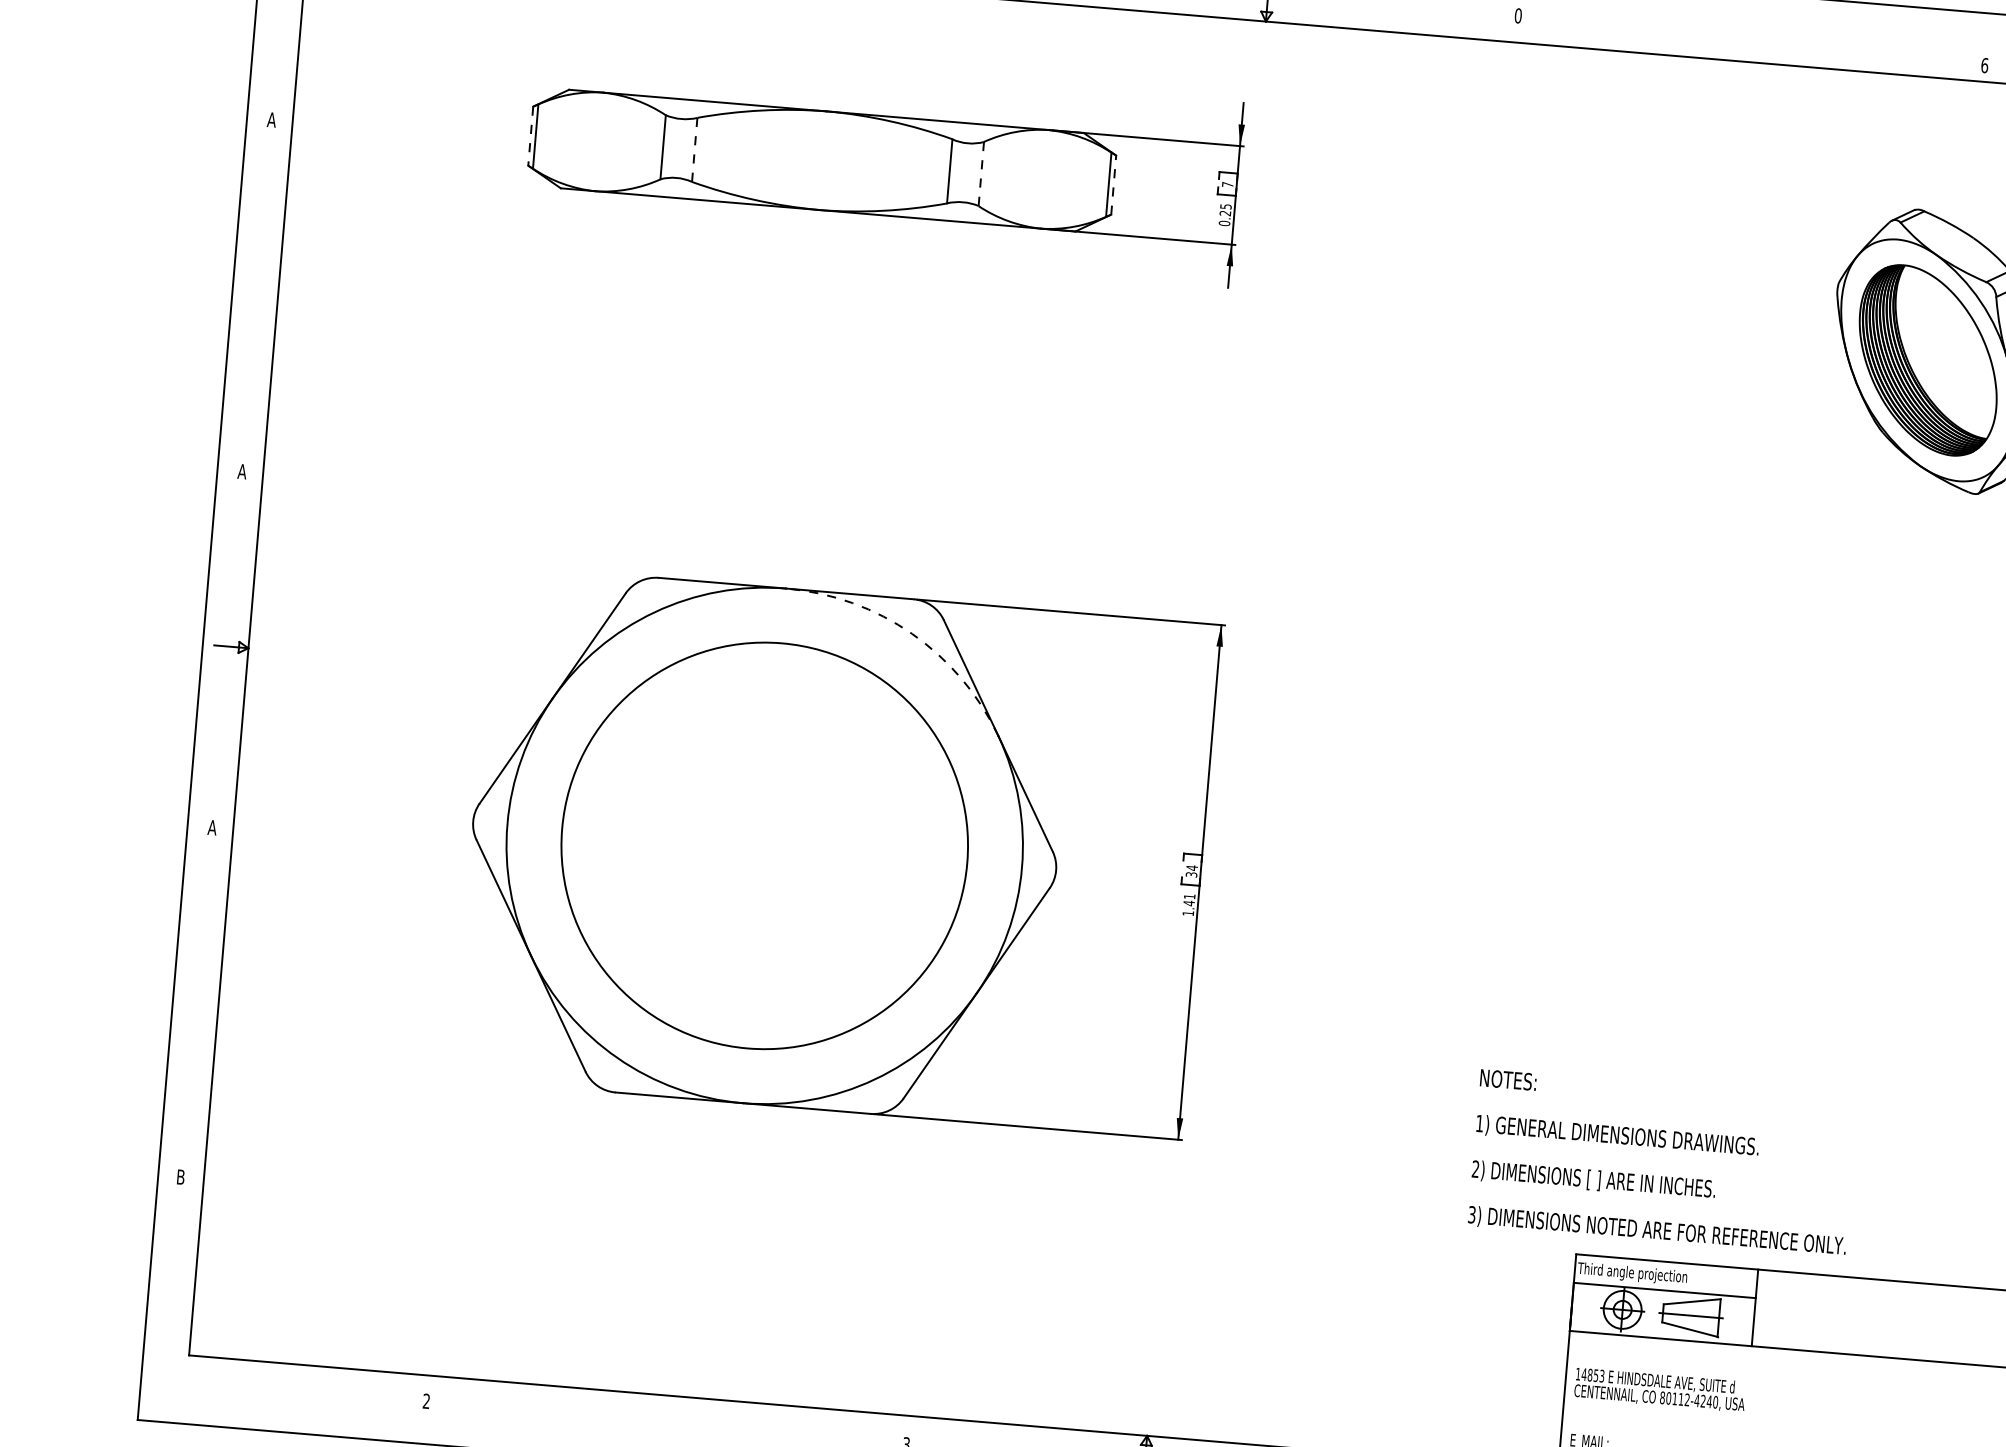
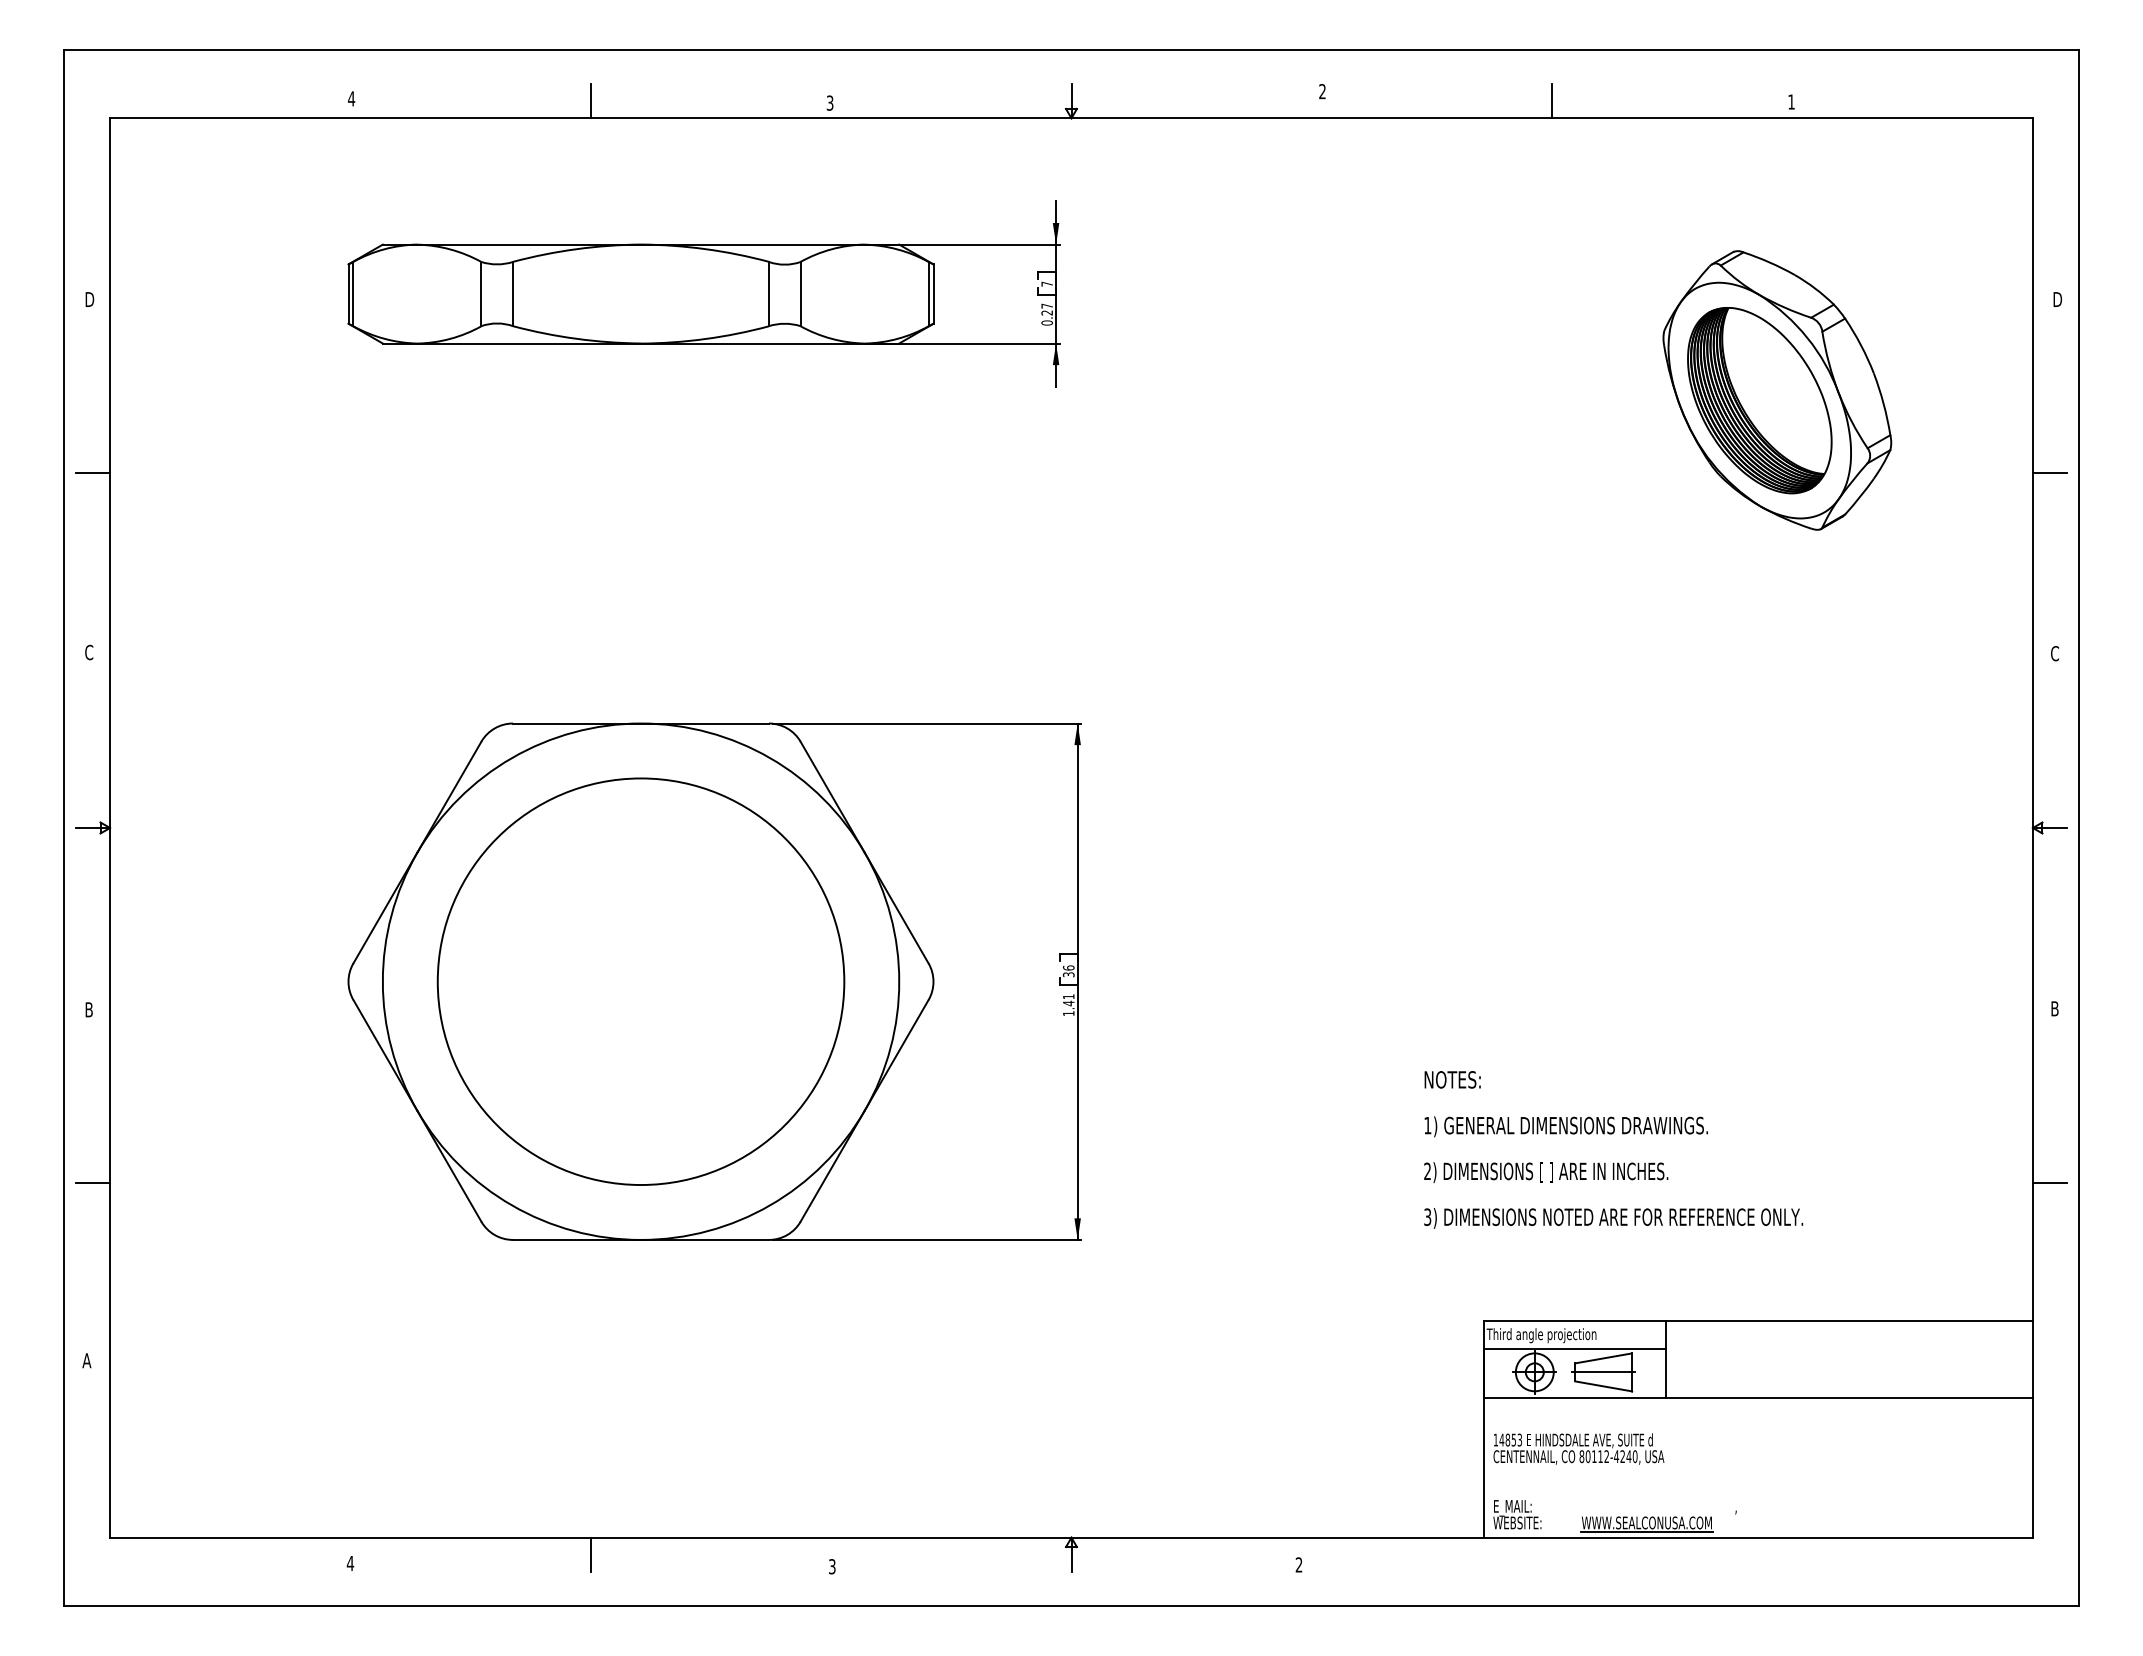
text: (1518, 15) -> (1322, 91), 0 -> 2
line: (1746, 45) -> (1552, 101), added
text: (1984, 65) -> (1791, 101), 6 -> 1
text: (272, 119) -> (89, 299), A -> D
line: (530, 136) -> (348, 294), dashed -> solid
line: (695, 150) -> (513, 294), dashed -> solid
line: (981, 174) -> (800, 294), dashed -> solid
line: (1113, 185) -> (933, 294), dashed -> solid
text: (1226, 206) -> (1047, 305), 0.25 -> 0.27
line: (260, 293) -> (92, 473), added
text: (241, 471) -> (88, 652), A -> C
arc: (912, 634) -> (770, 758), dashed -> solid
text: (211, 827) -> (88, 1009), A -> B
text: (1191, 867) -> (1068, 967), 34 -> 36
line: (201, 1000) -> (92, 1182), added
text: (1662, 1162) -> (1613, 1149), moved
text: (180, 1176) -> (86, 1360), B -> A
text: (426, 1400) -> (350, 1562), 2 -> 4
line: (666, 1412) -> (590, 1554), added

